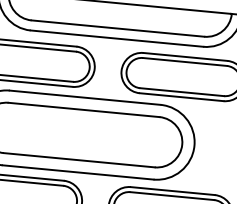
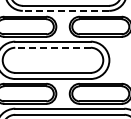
line: (116, 37) -> (65, 10), solid -> dashed
line: (85, 109) -> (53, 47), solid -> dashed

